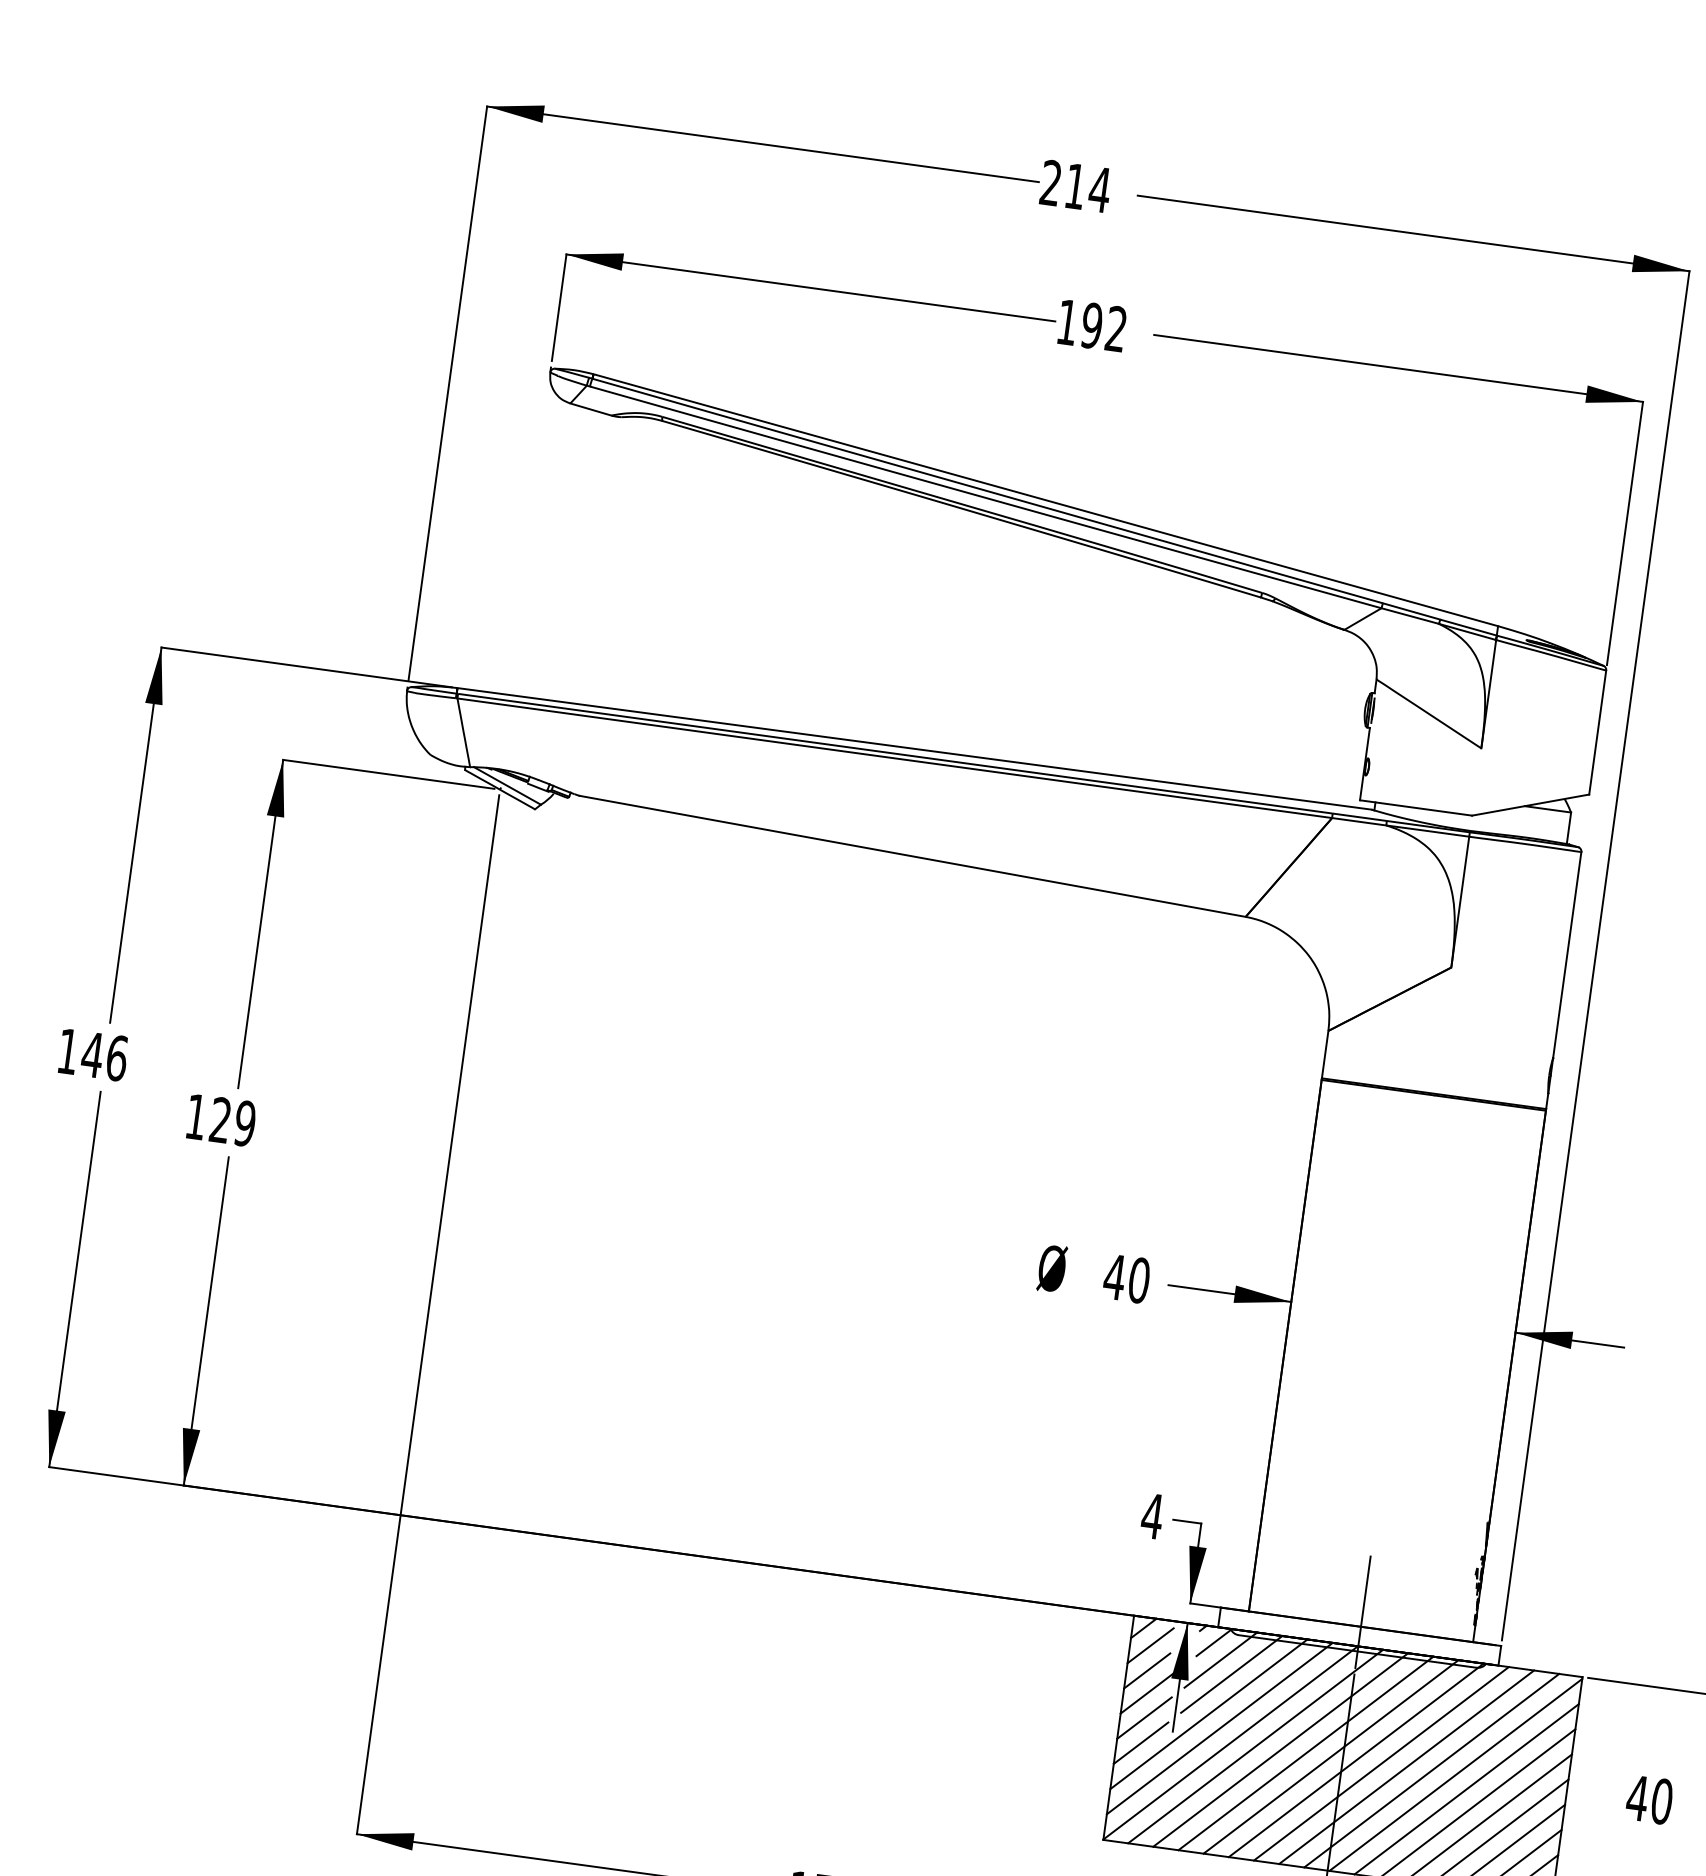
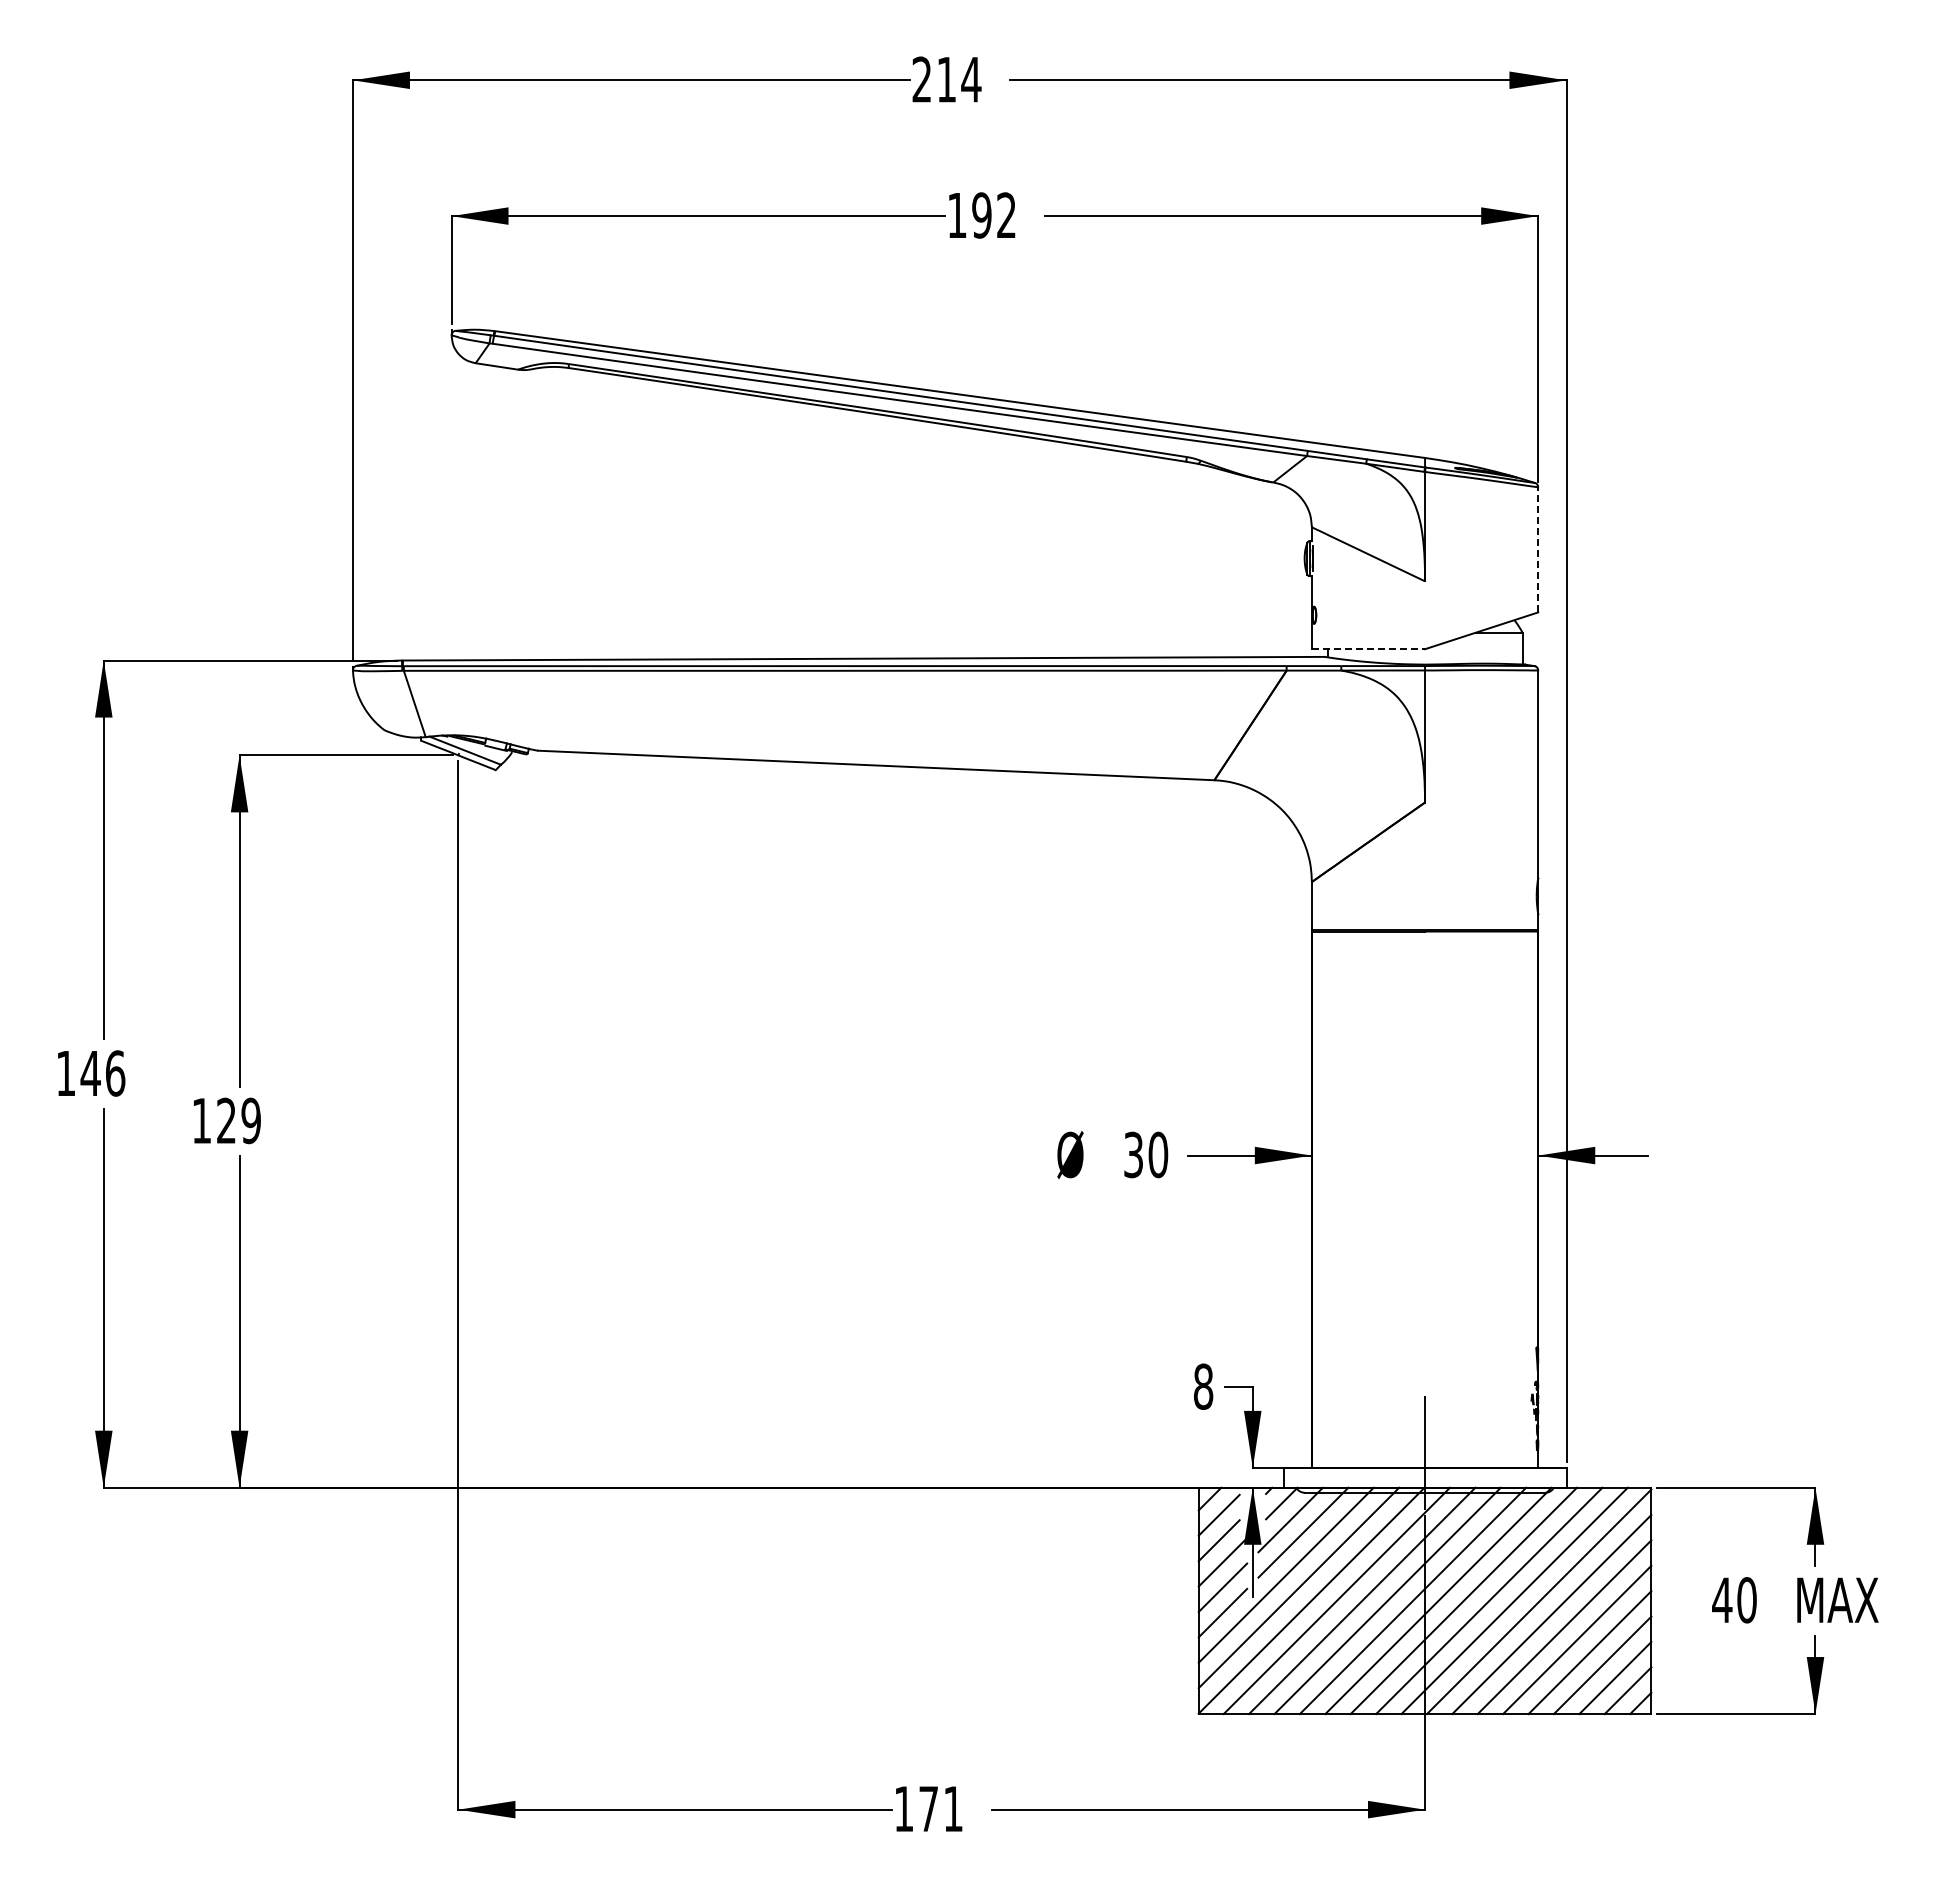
line: (1598, 732) -> (1538, 549), solid -> dashed
line: (1416, 808) -> (1368, 649), solid -> dashed
text: (1114, 1276) -> (1133, 1154), 40 -> 30
text: (1152, 1516) -> (1203, 1386), 4 -> 8

